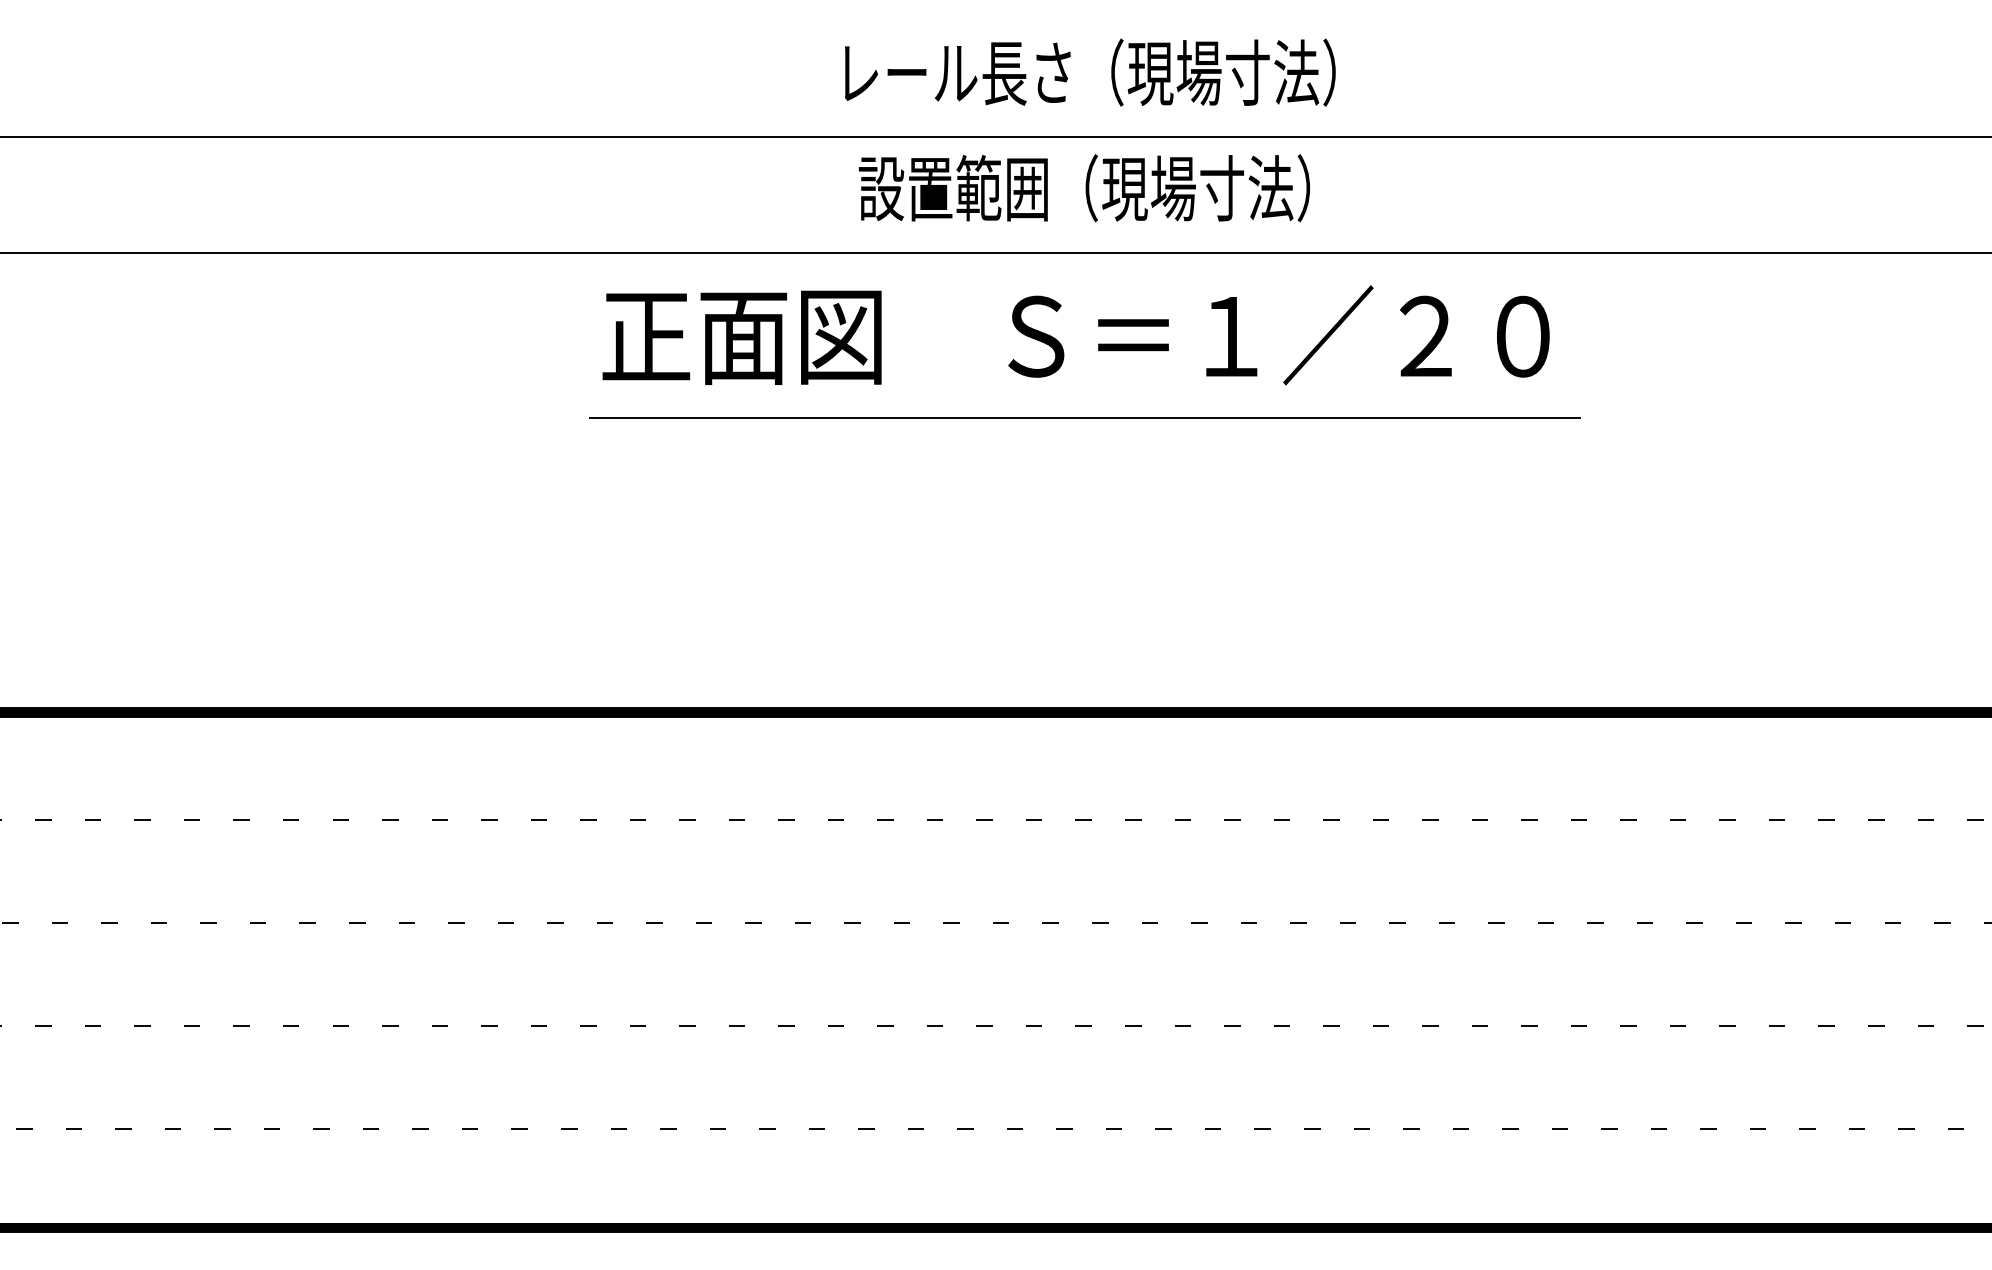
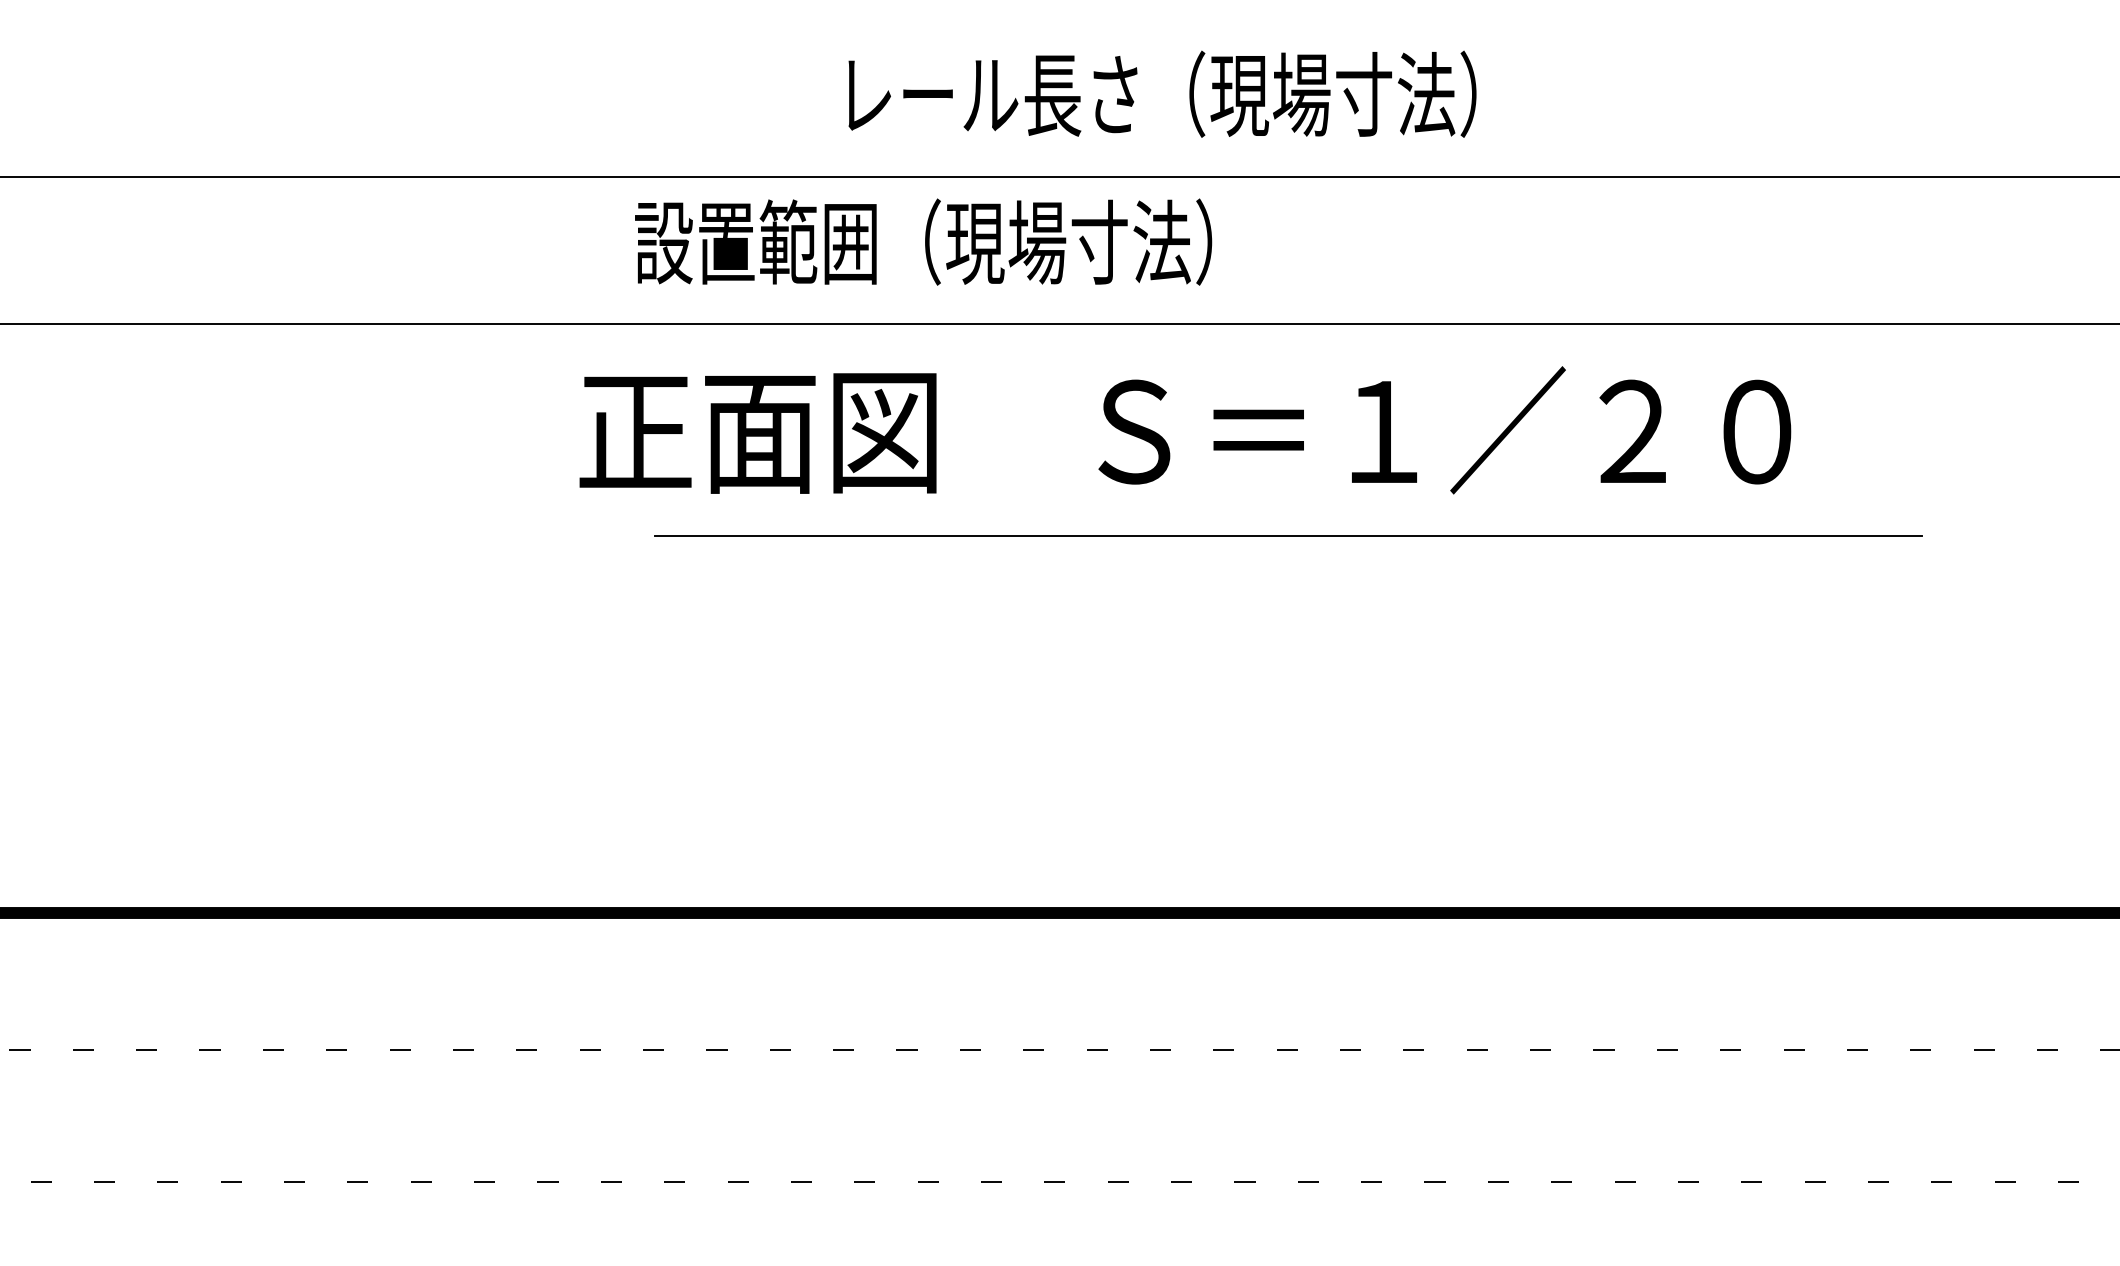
text: (1090, 72) -> (1162, 94), moved
text: (1084, 188) -> (923, 242), moved
text: (1075, 335) -> (1184, 430), moved

